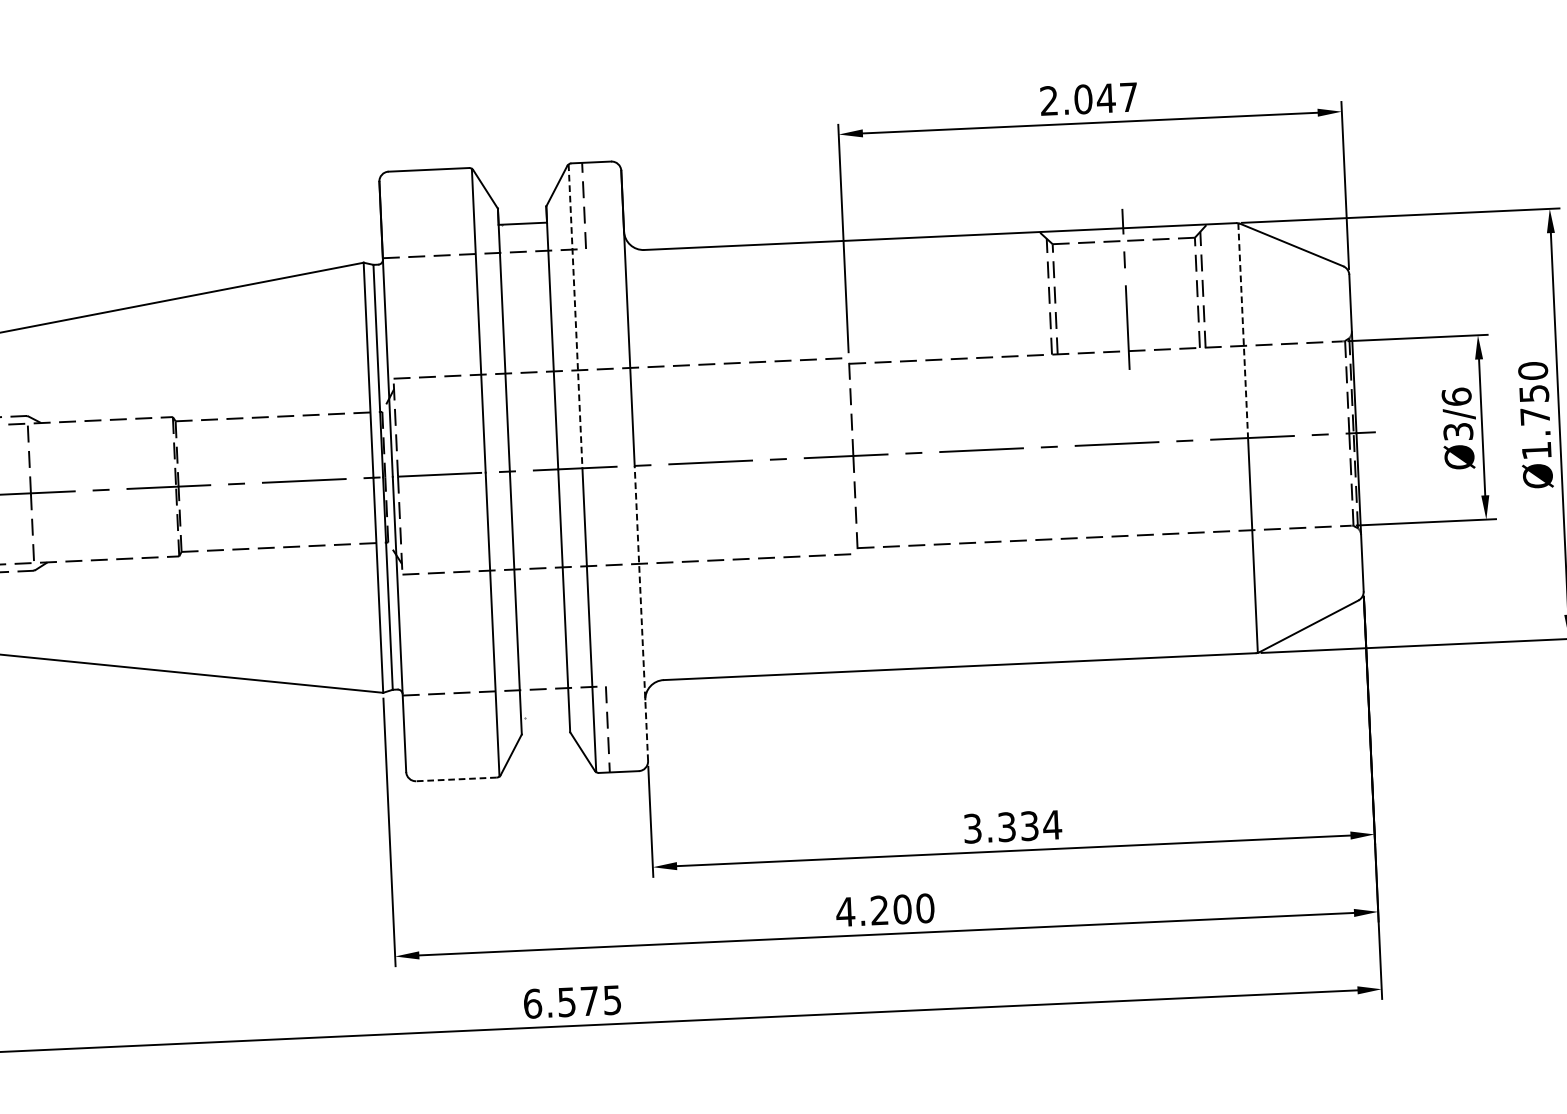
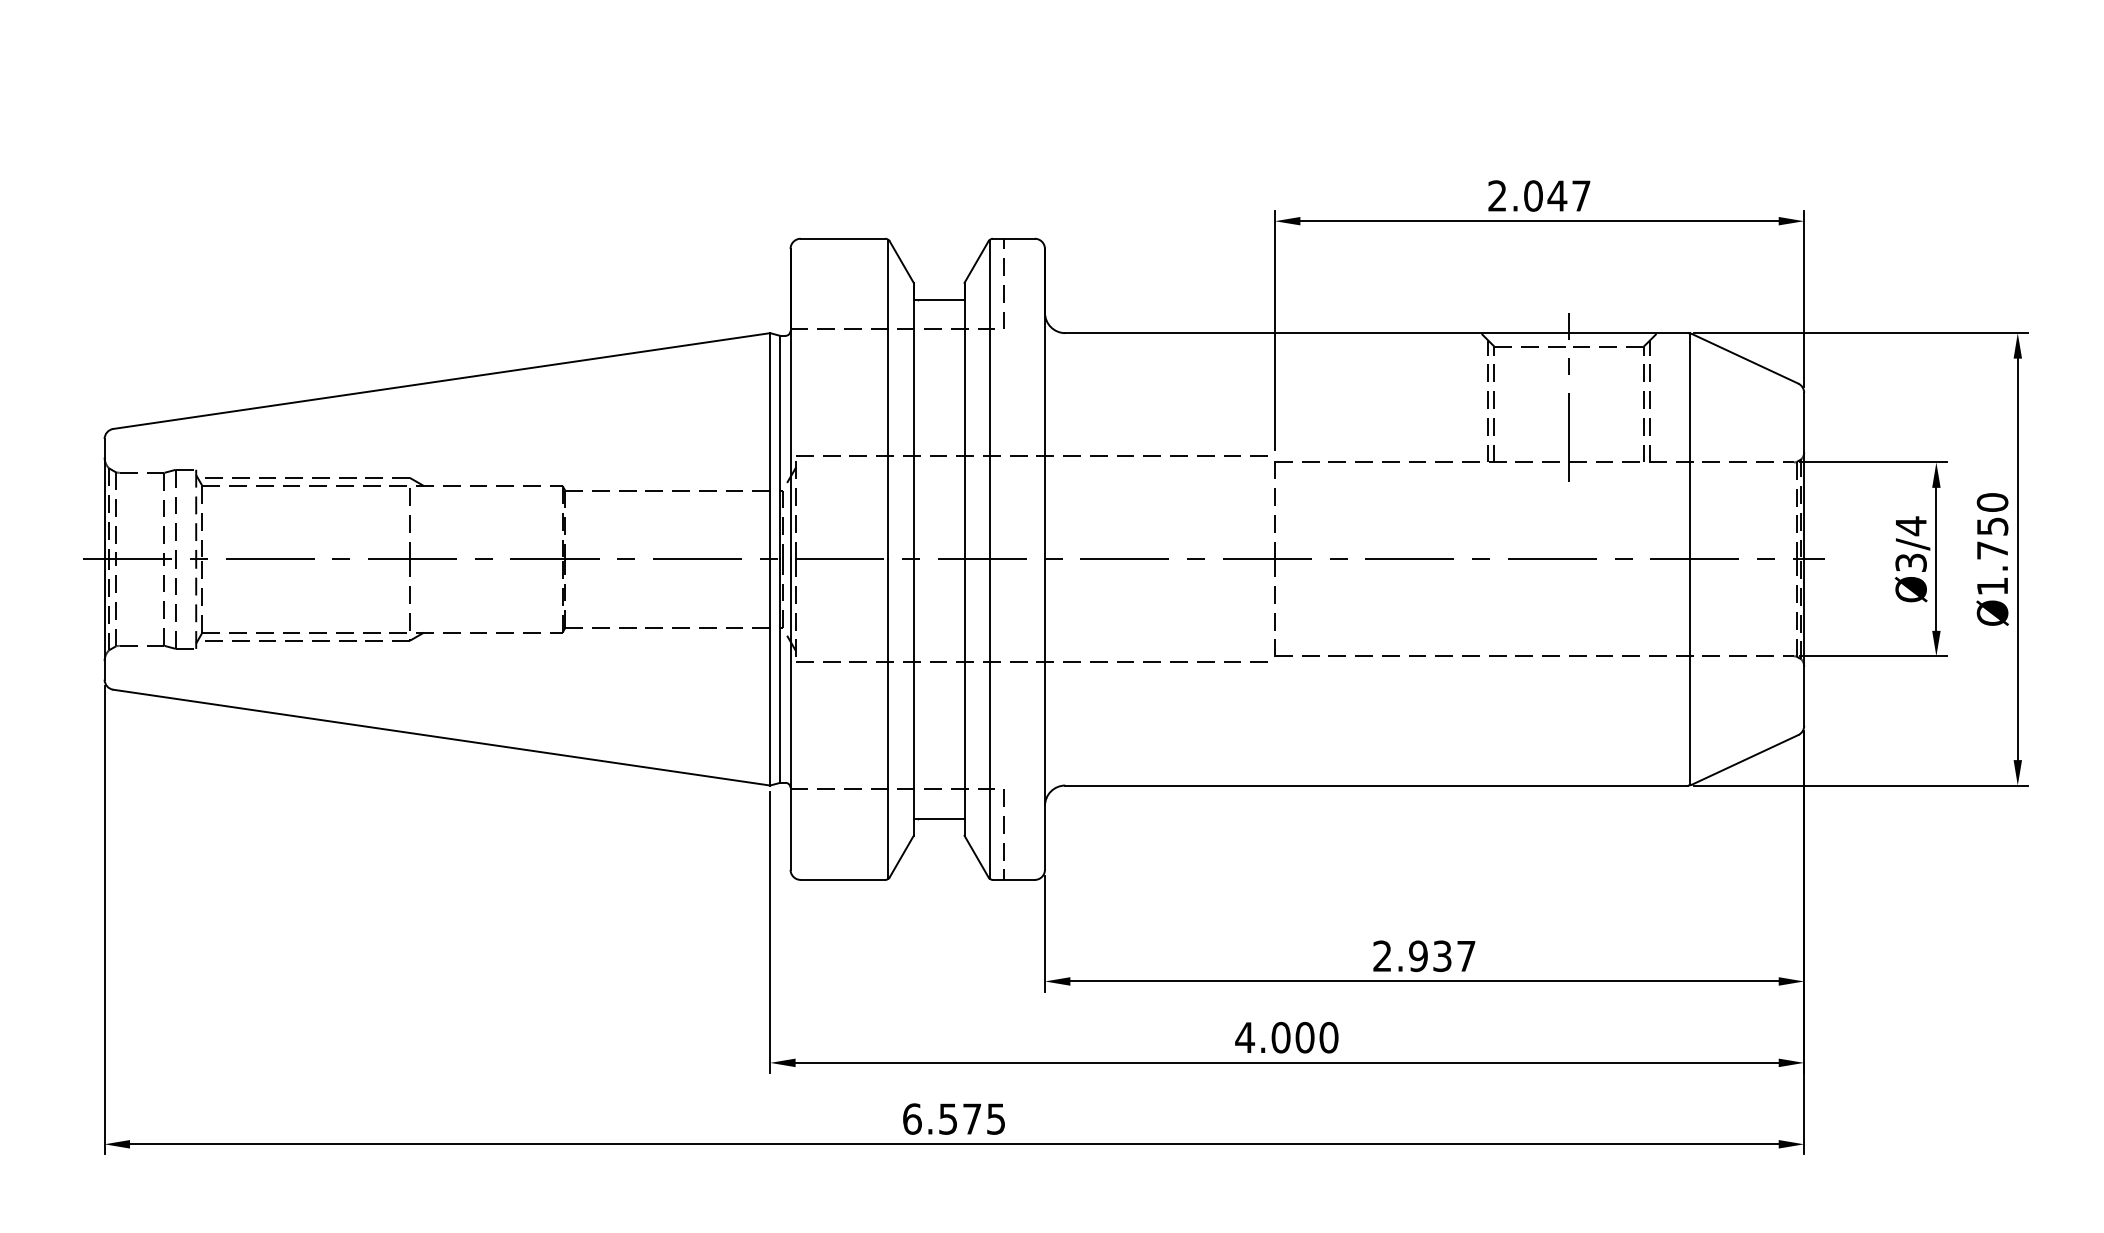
line: (575, 316) -> (990, 399), dashed -> solid
line: (1243, 330) -> (1690, 446), dashed -> solid
text: (1456, 397) -> (1910, 526), Ø3/6 -> Ø3/4
line: (640, 613) -> (1044, 714), dashed -> solid
line: (544, 716) -> (938, 818), added
line: (456, 779) -> (842, 879), dashed -> solid
text: (1012, 827) -> (1424, 956), 3.334 -> 2.937
text: (879, 910) -> (1280, 1037), 4.200 -> 4.000

